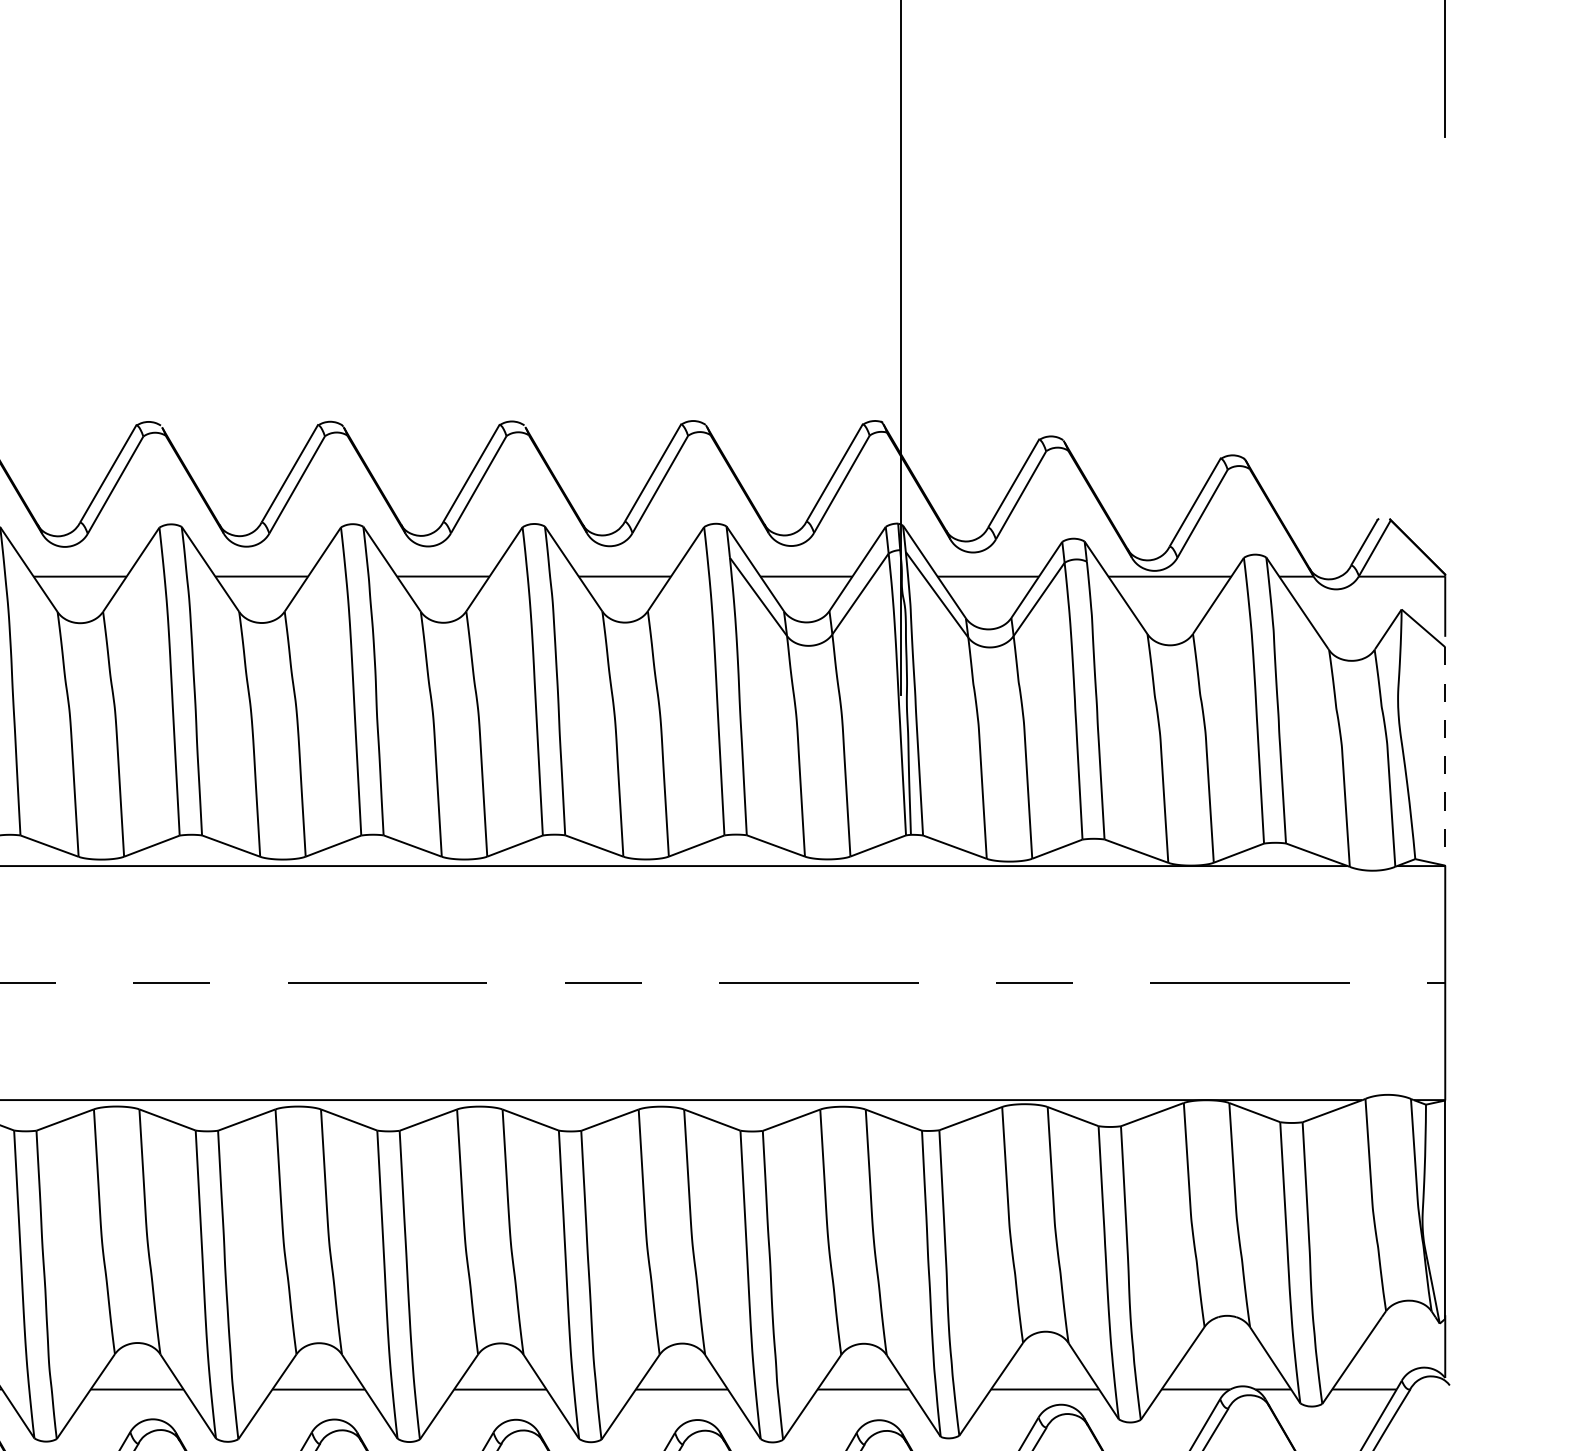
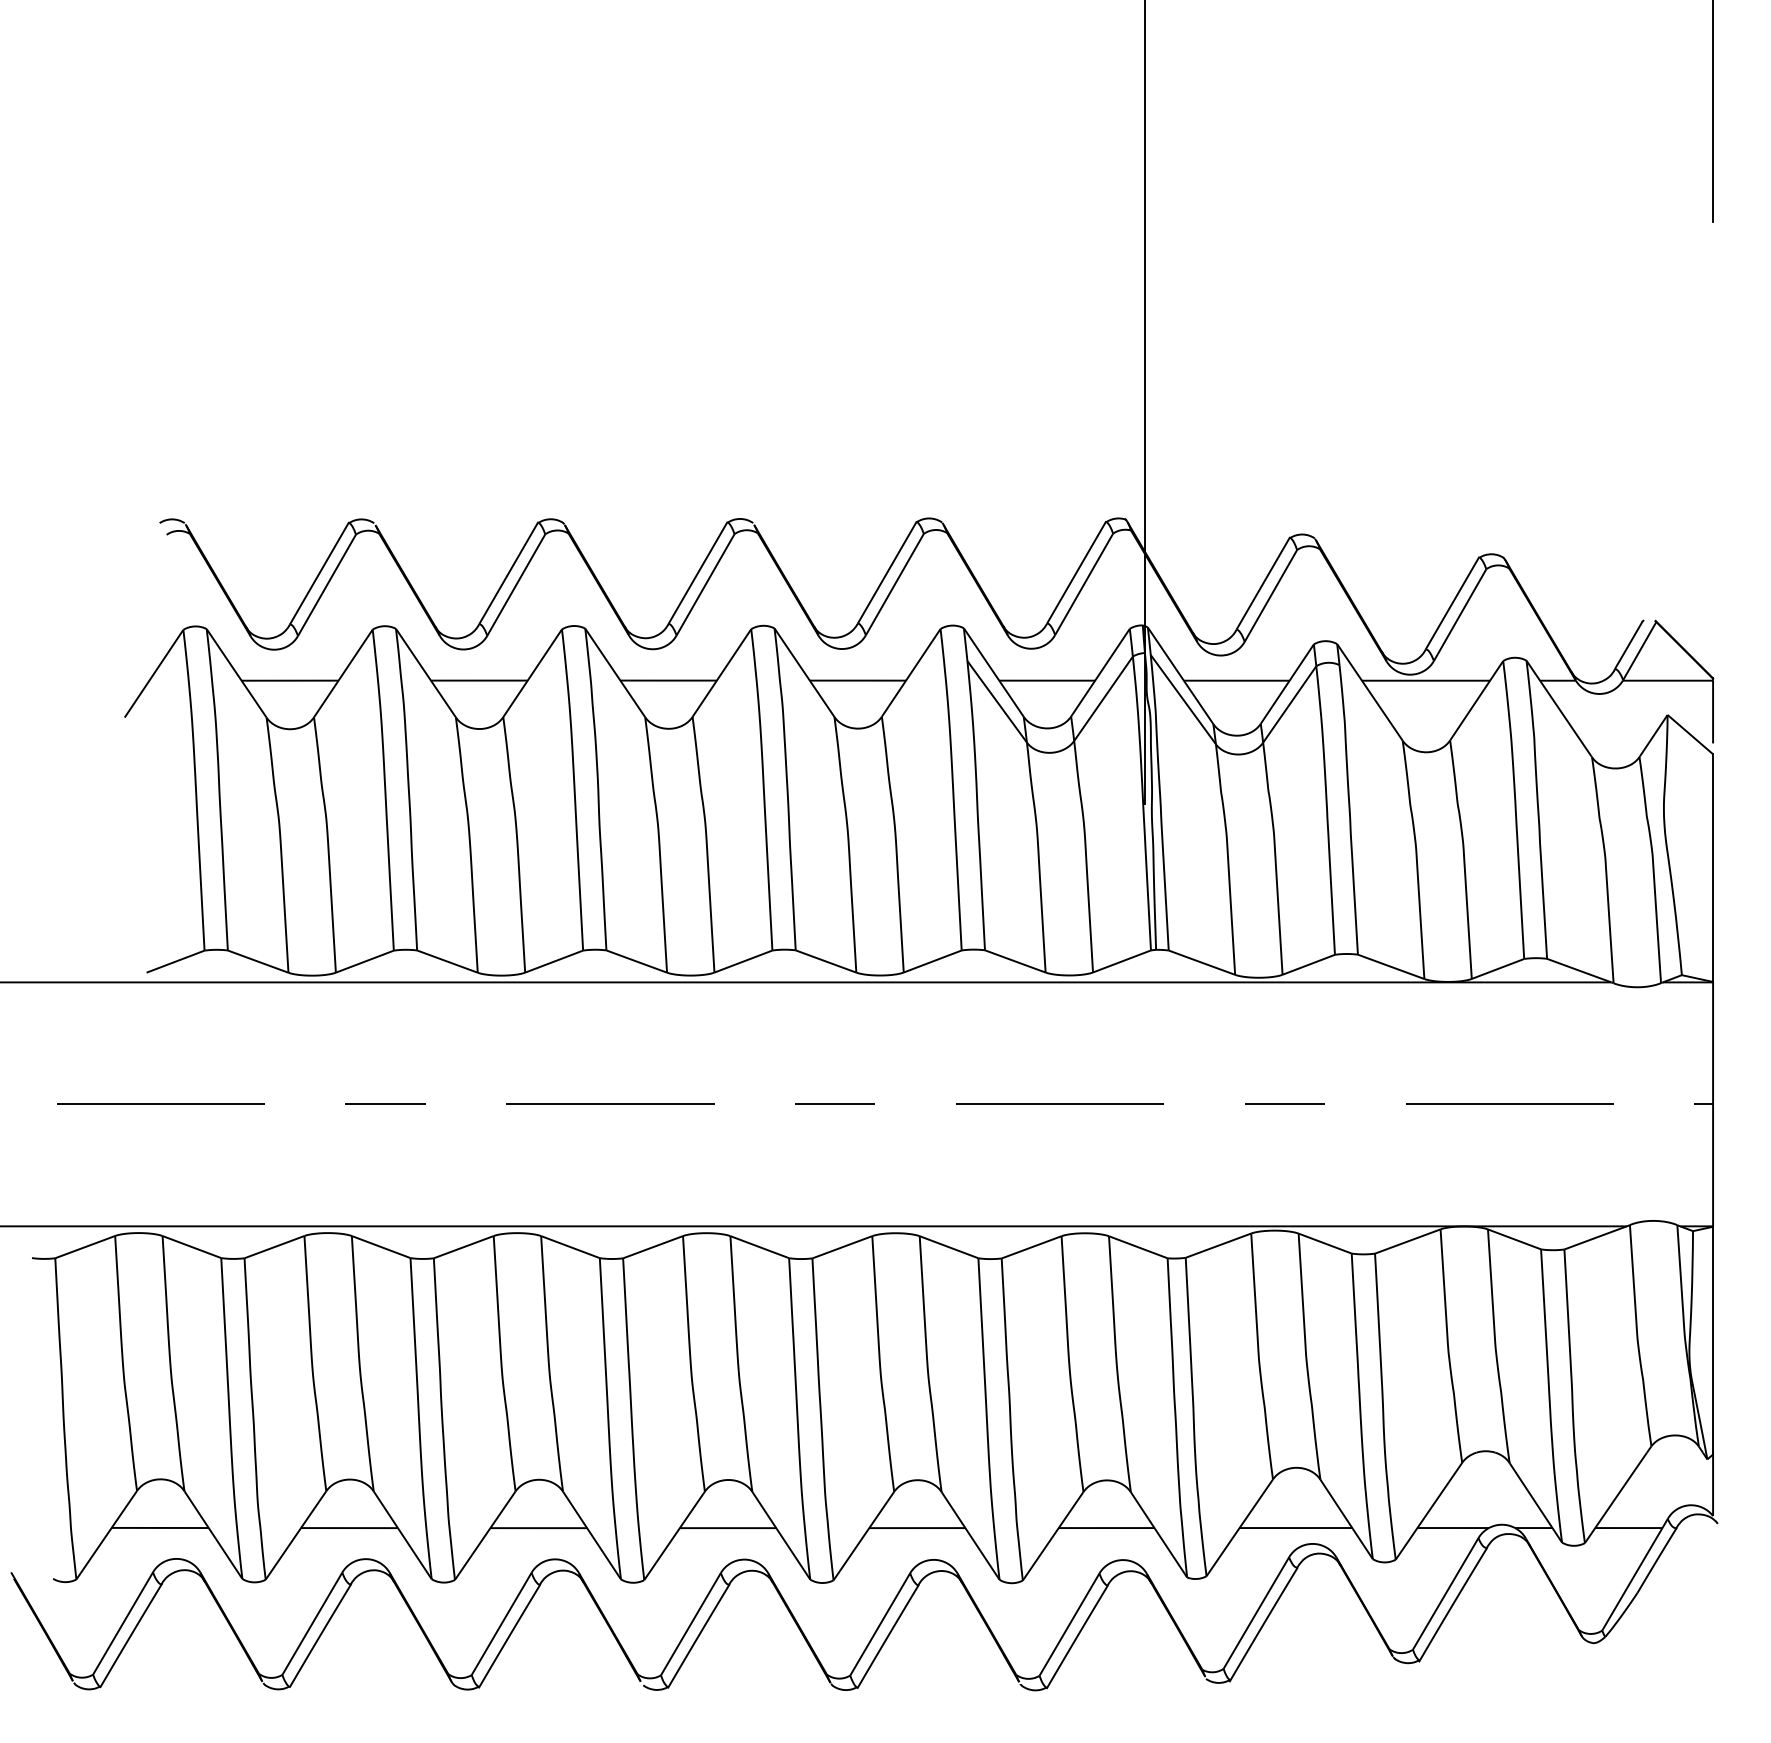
line: (1445, 756) -> (1713, 868), dashed -> solid

